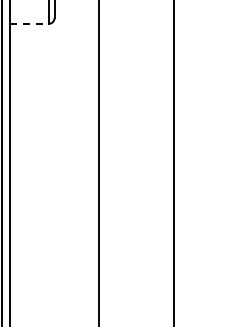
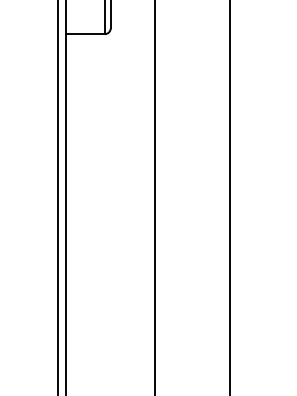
line: (29, 24) -> (85, 34), dashed -> solid

